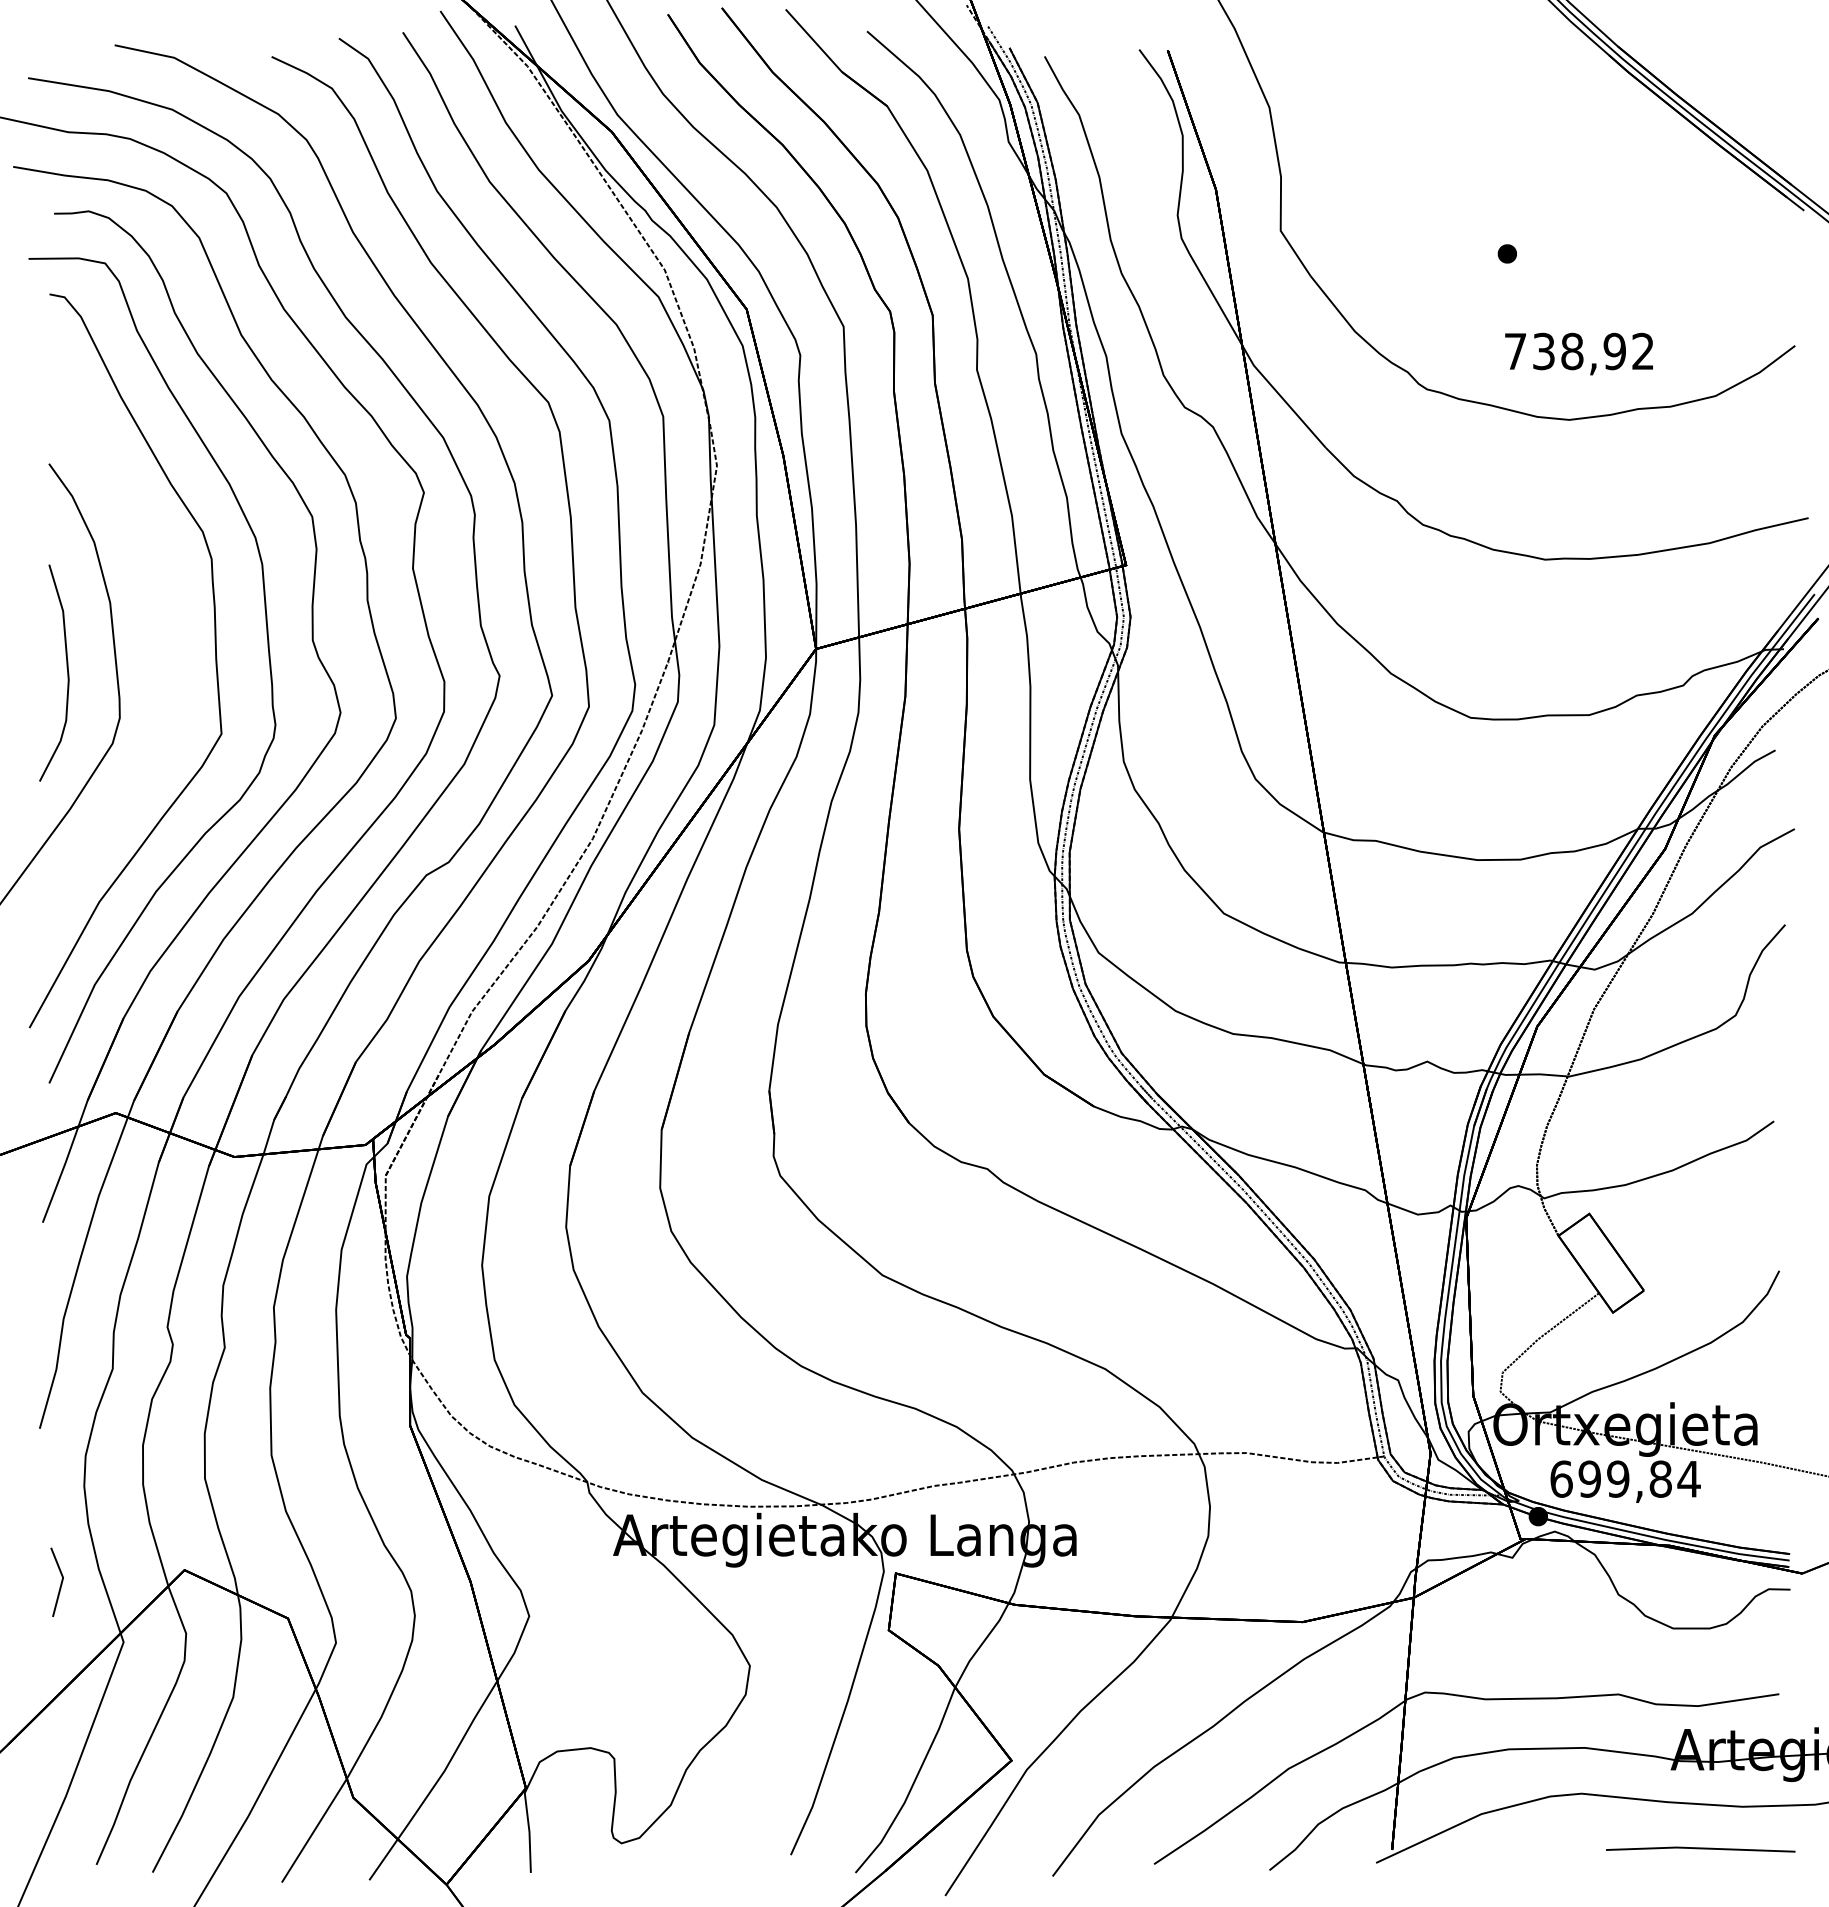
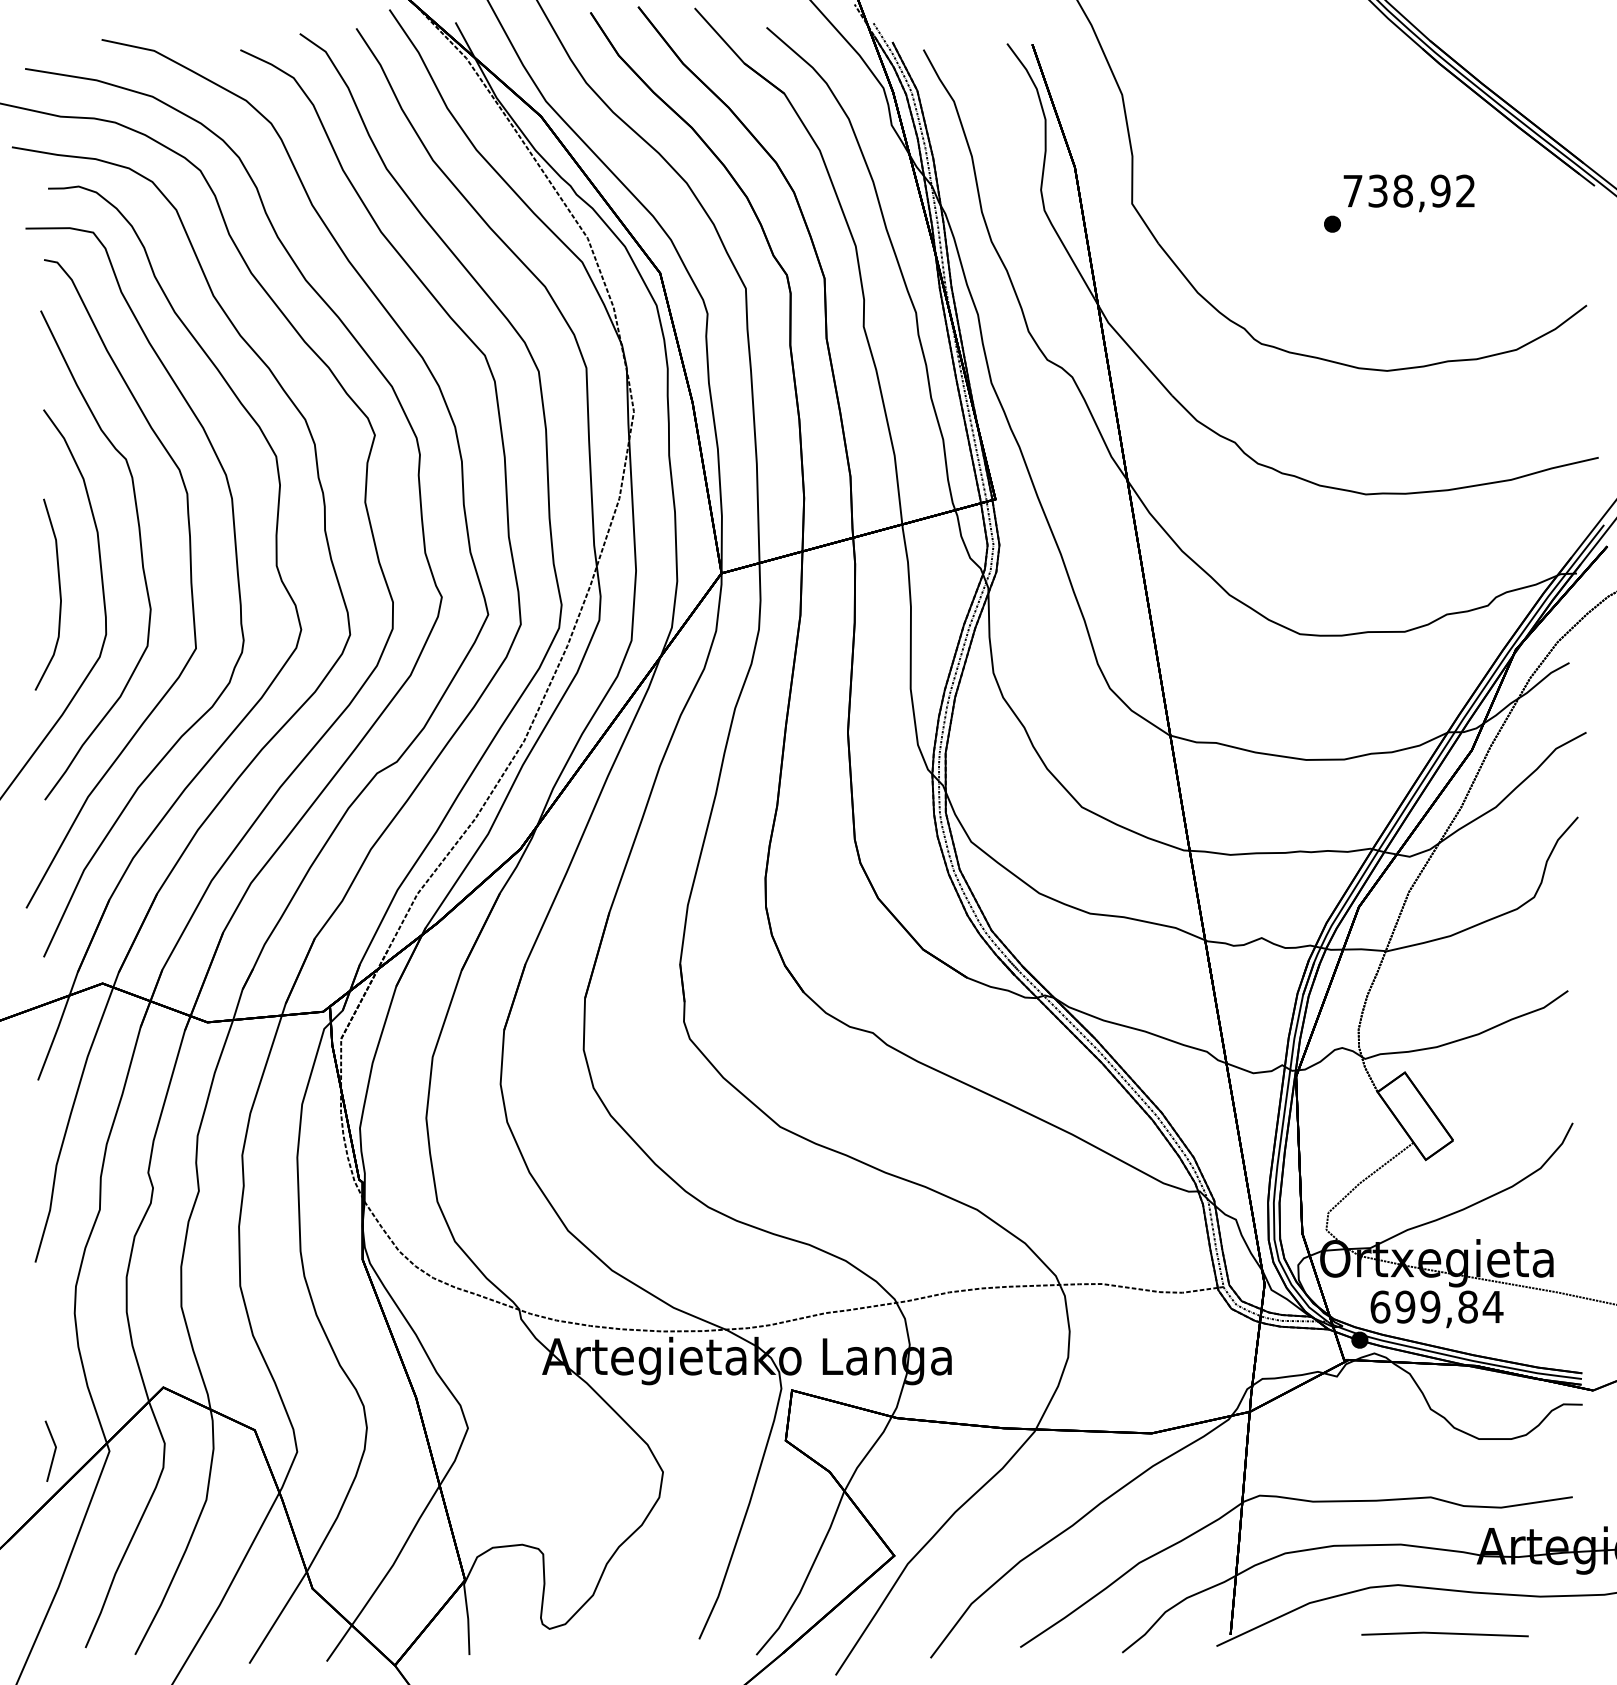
text: (1578, 353) -> (1408, 192), moved
curve: (158, 622) -> (140, 549), added
line: (60, 1583) -> (53, 1452), moved
line: (1700, 1849) -> (1444, 1634), moved

